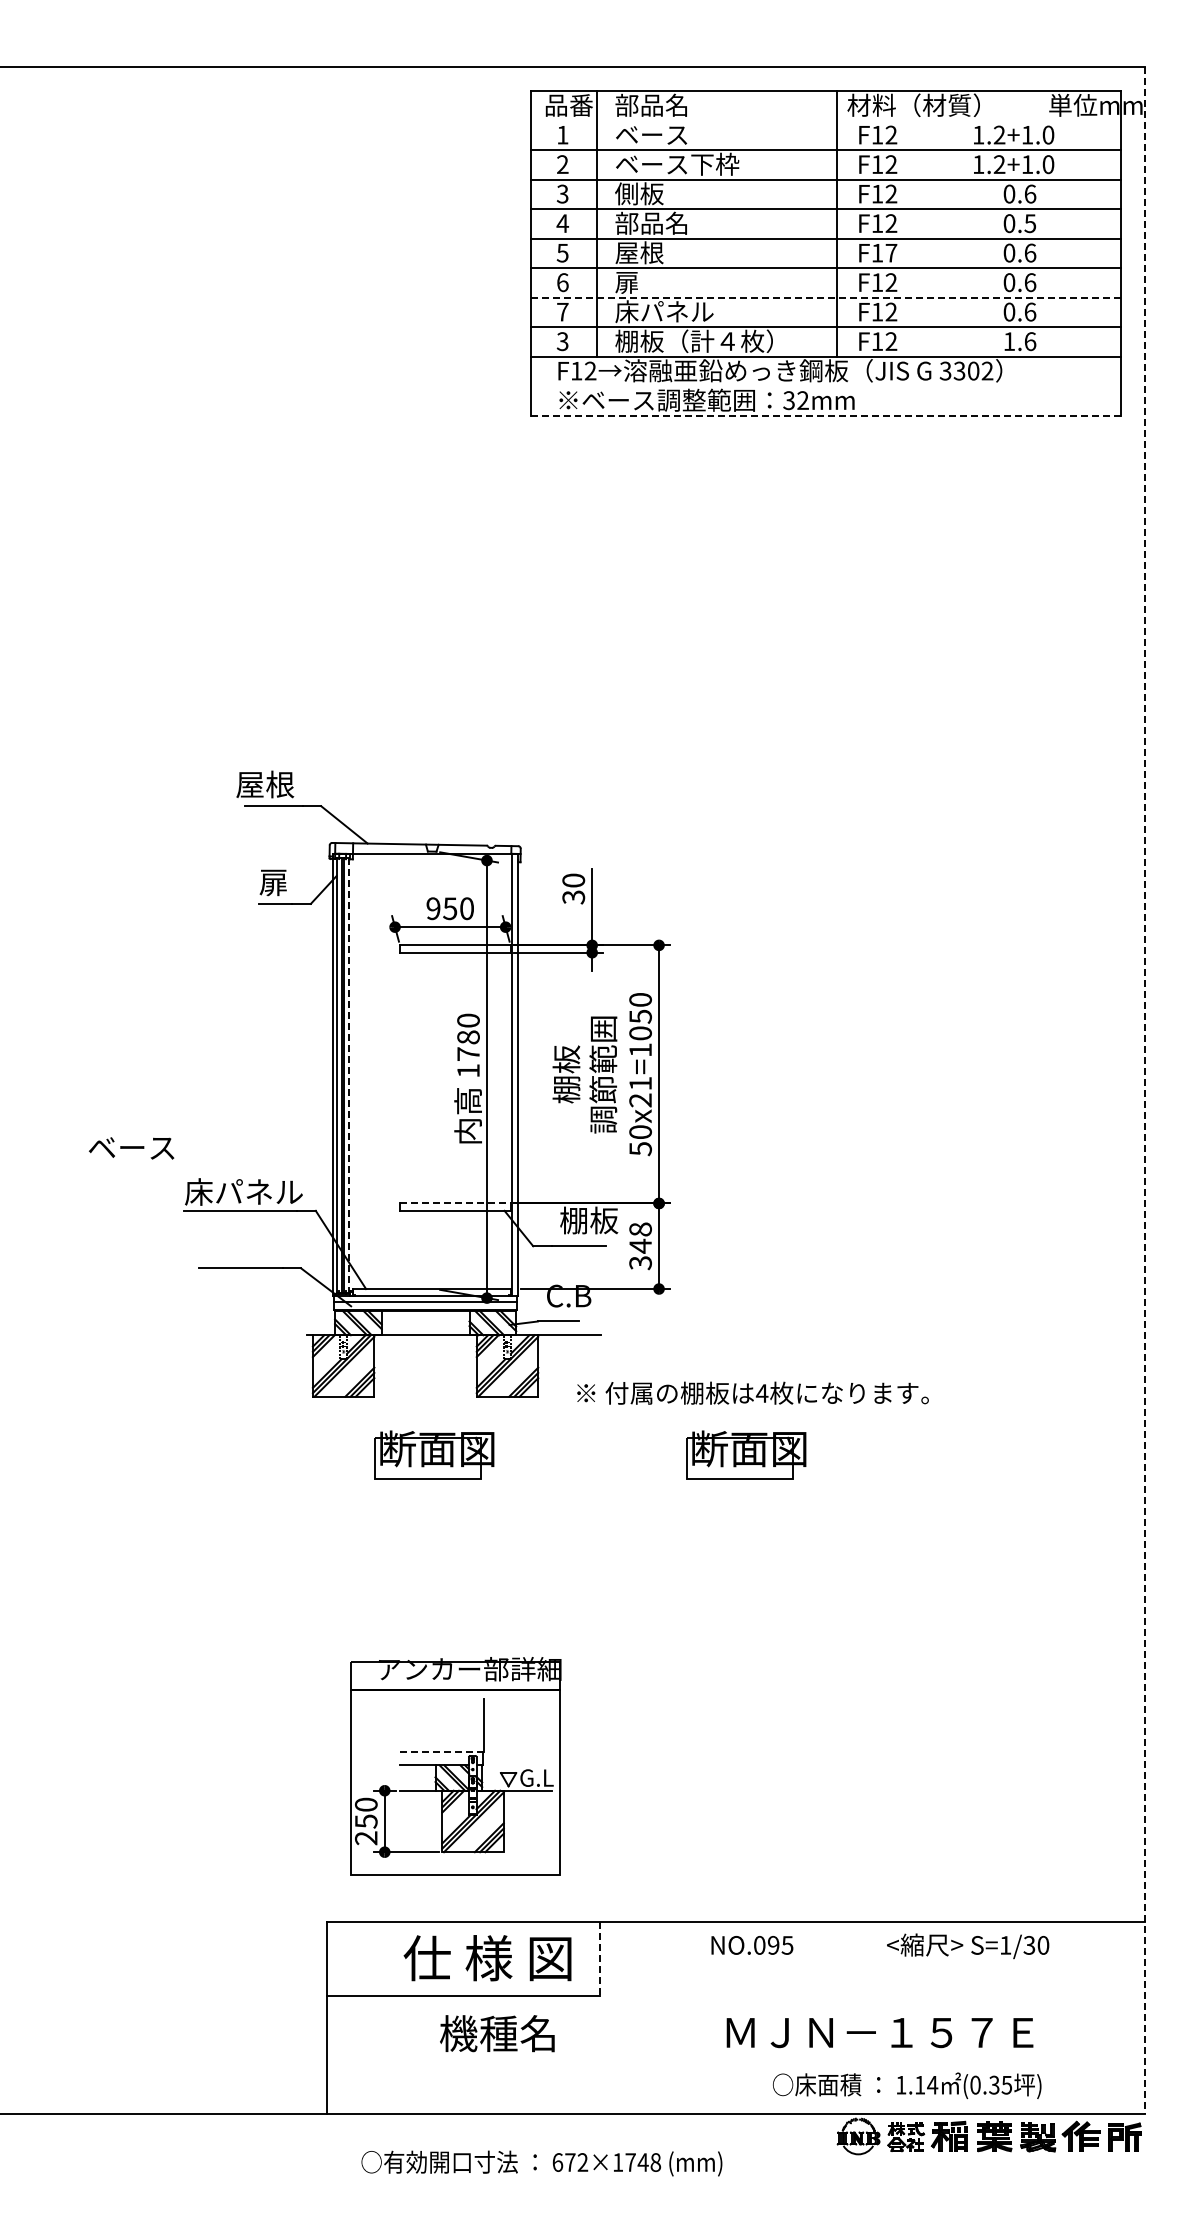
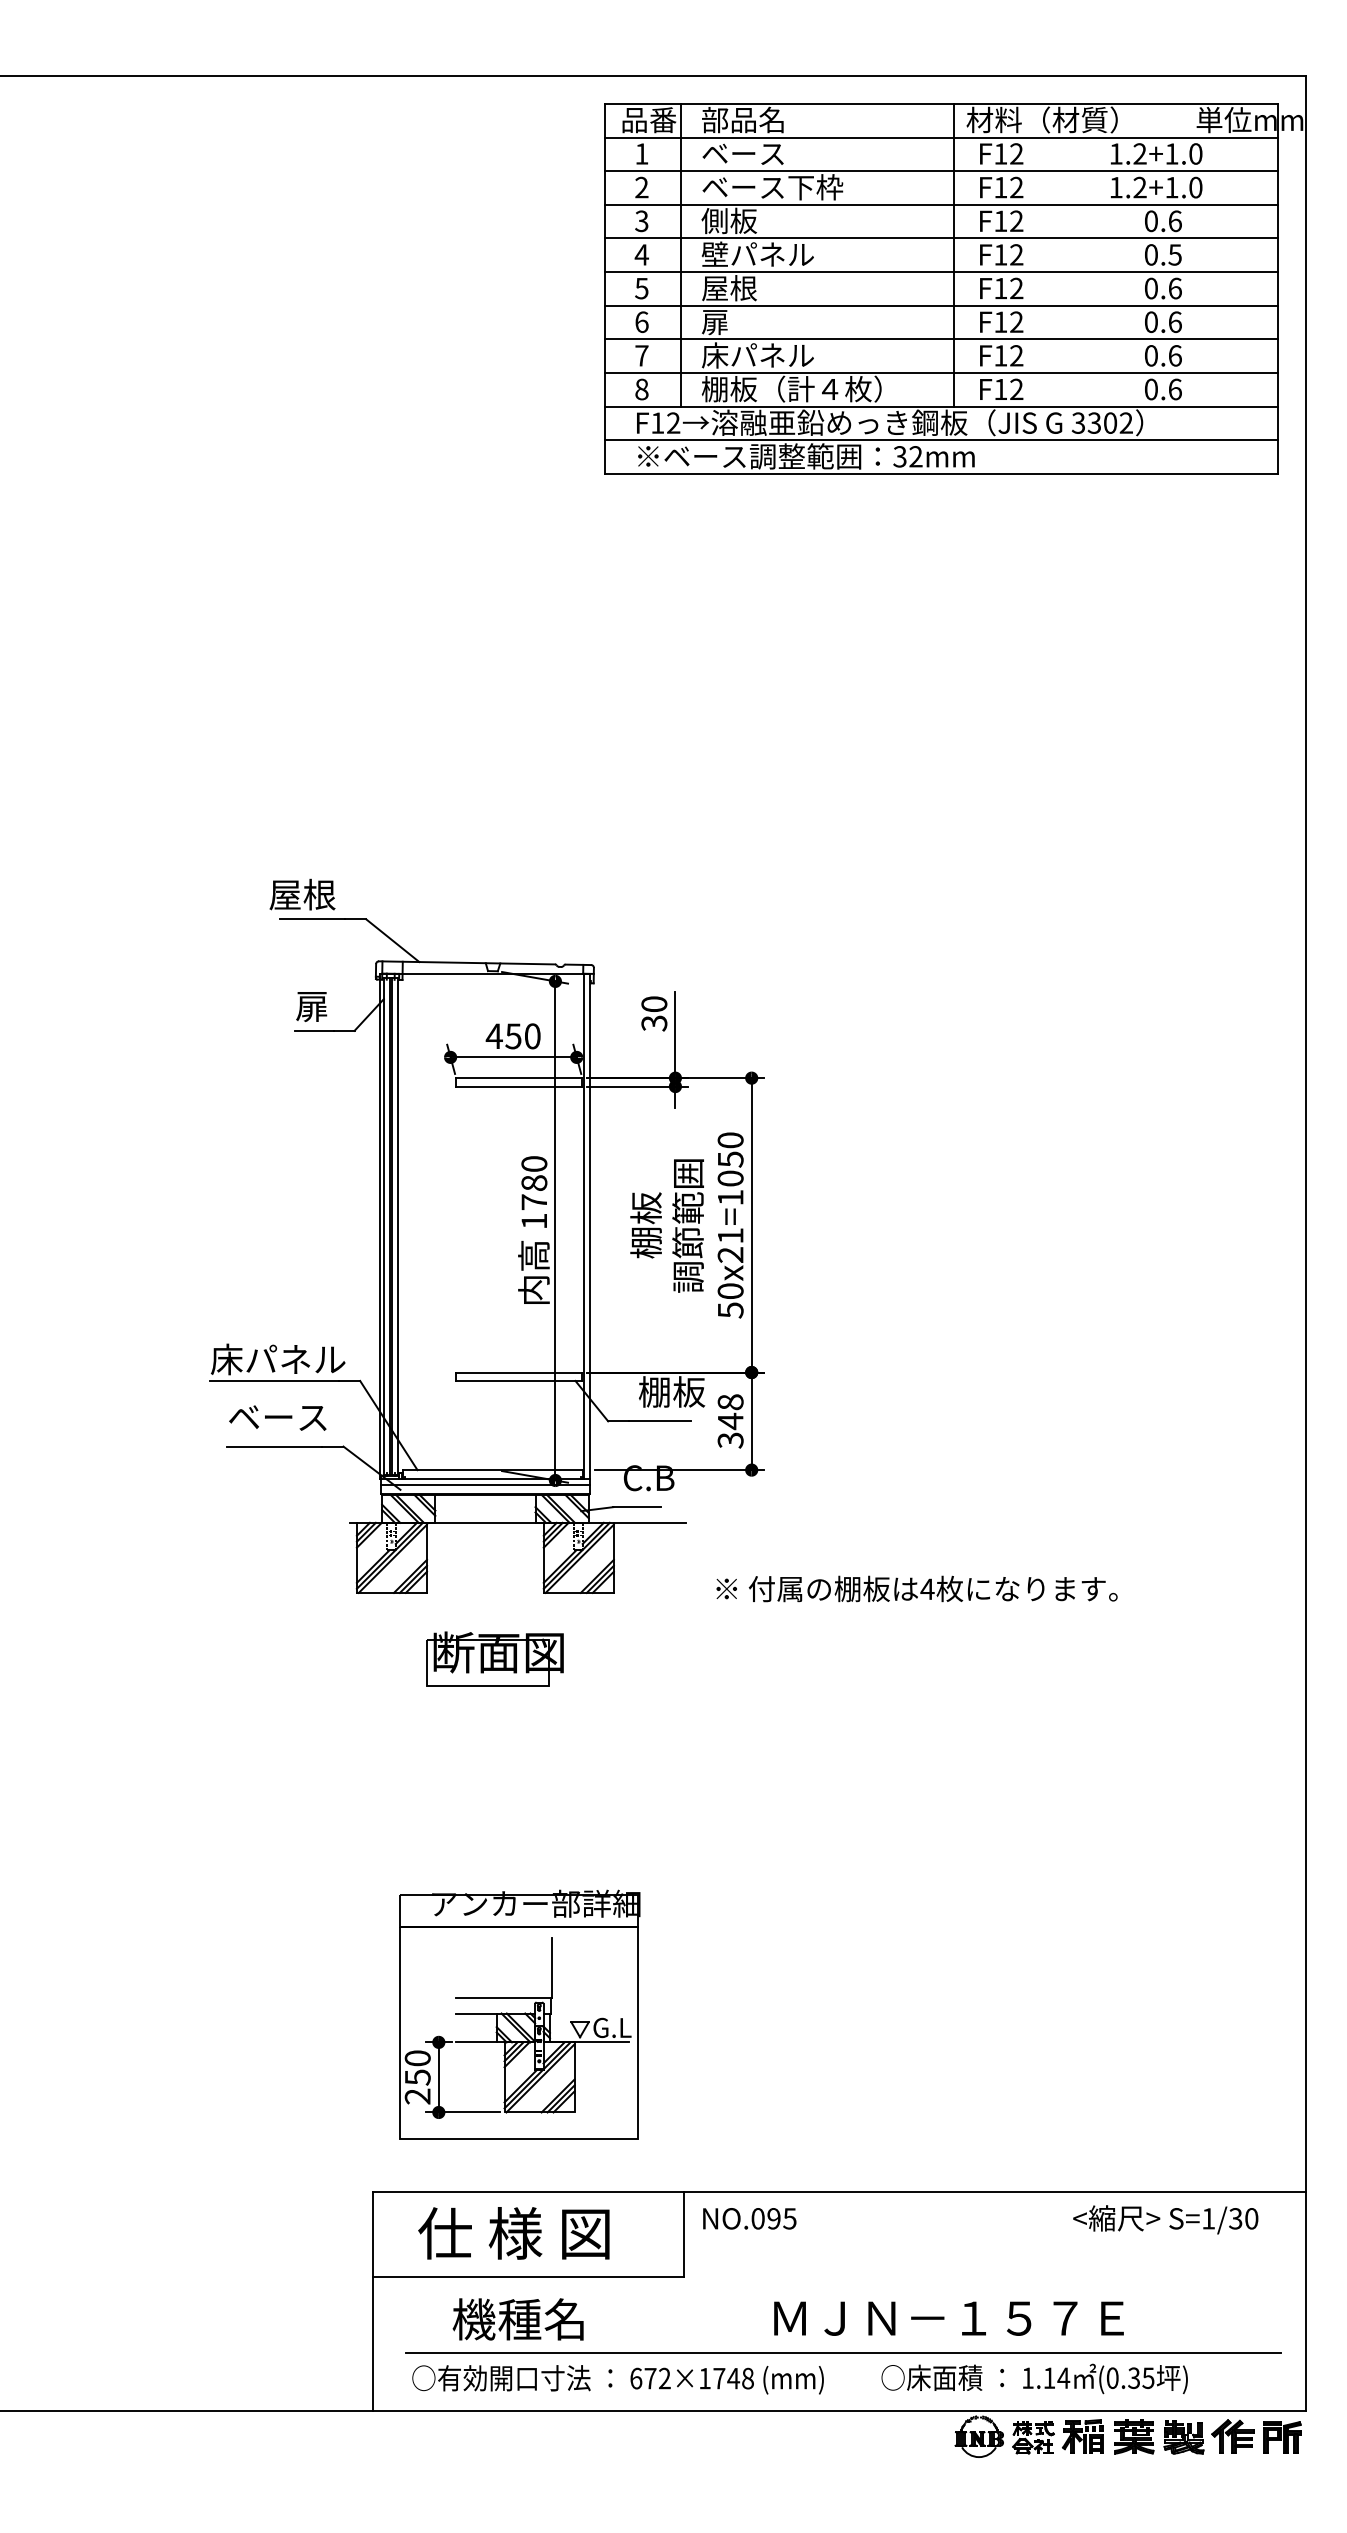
line: (825, 120) -> (941, 137), added
text: (664, 222) -> (757, 253), 部品名 -> 壁パネル
text: (891, 252) -> (1016, 287), F17 -> F12
line: (825, 297) -> (941, 339), dashed -> solid
text: (562, 341) -> (641, 389), 3 -> 8
text: (1009, 341) -> (1151, 389), 1.6 -> 0.6
line: (825, 386) -> (941, 440), added
line: (825, 415) -> (941, 473), dashed -> solid
text: (432, 908) -> (493, 1036), 950 -> 450
line: (349, 1075) -> (398, 1226), dashed -> solid
line: (1145, 1090) -> (1306, 1243), dashed -> solid
text: (131, 1148) -> (277, 1418), moved
line: (455, 1203) -> (519, 1372), dashed -> solid
text: (752, 1392) -> (916, 1588), moved
part: (746, 1454) -> (851, 1658), removed
line: (441, 1751) -> (503, 1997), dashed -> solid
text: (752, 1945) -> (749, 2218), moved
text: (968, 1946) -> (1166, 2220), moved
text: (487, 1958) -> (513, 2233), moved
line: (599, 1959) -> (683, 2234), dashed -> solid
text: (497, 2033) -> (518, 2319), moved
text: (879, 2033) -> (948, 2319), moved
line: (739, 2063) -> (843, 2353), added
text: (541, 2163) -> (617, 2379), moved

